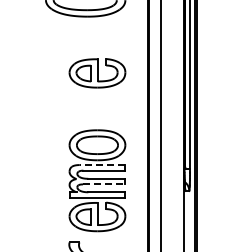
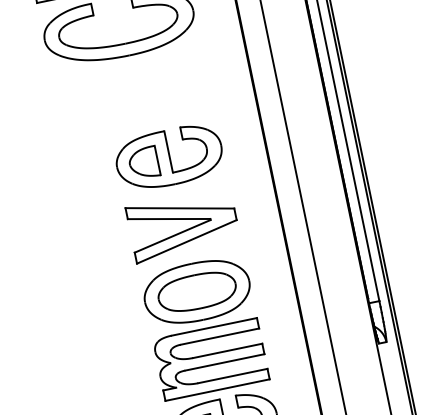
part: (97, 109) -> (183, 225), added
line: (102, 165) -> (214, 327), dashed -> solid
line: (104, 184) -> (225, 362), dashed -> solid

